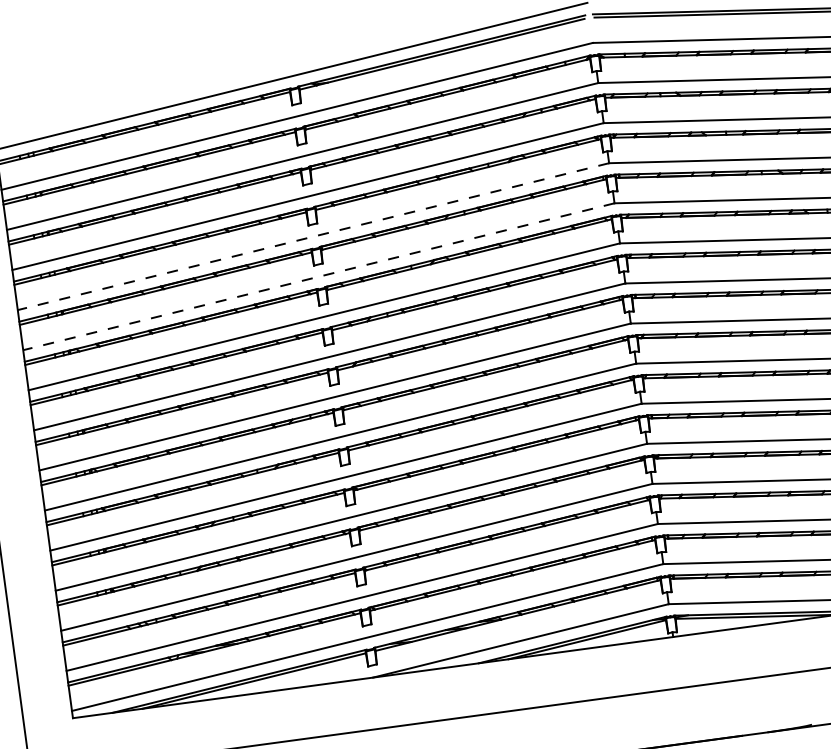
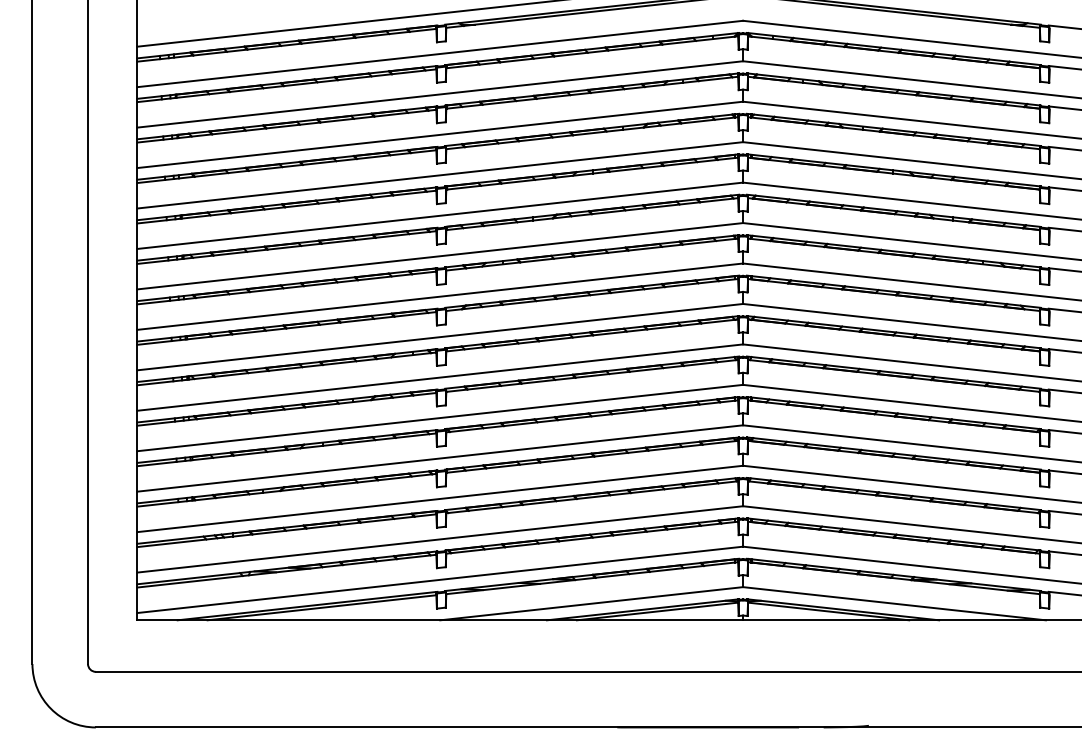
line: (313, 236) -> (440, 175), dashed -> solid
line: (319, 276) -> (440, 215), dashed -> solid

